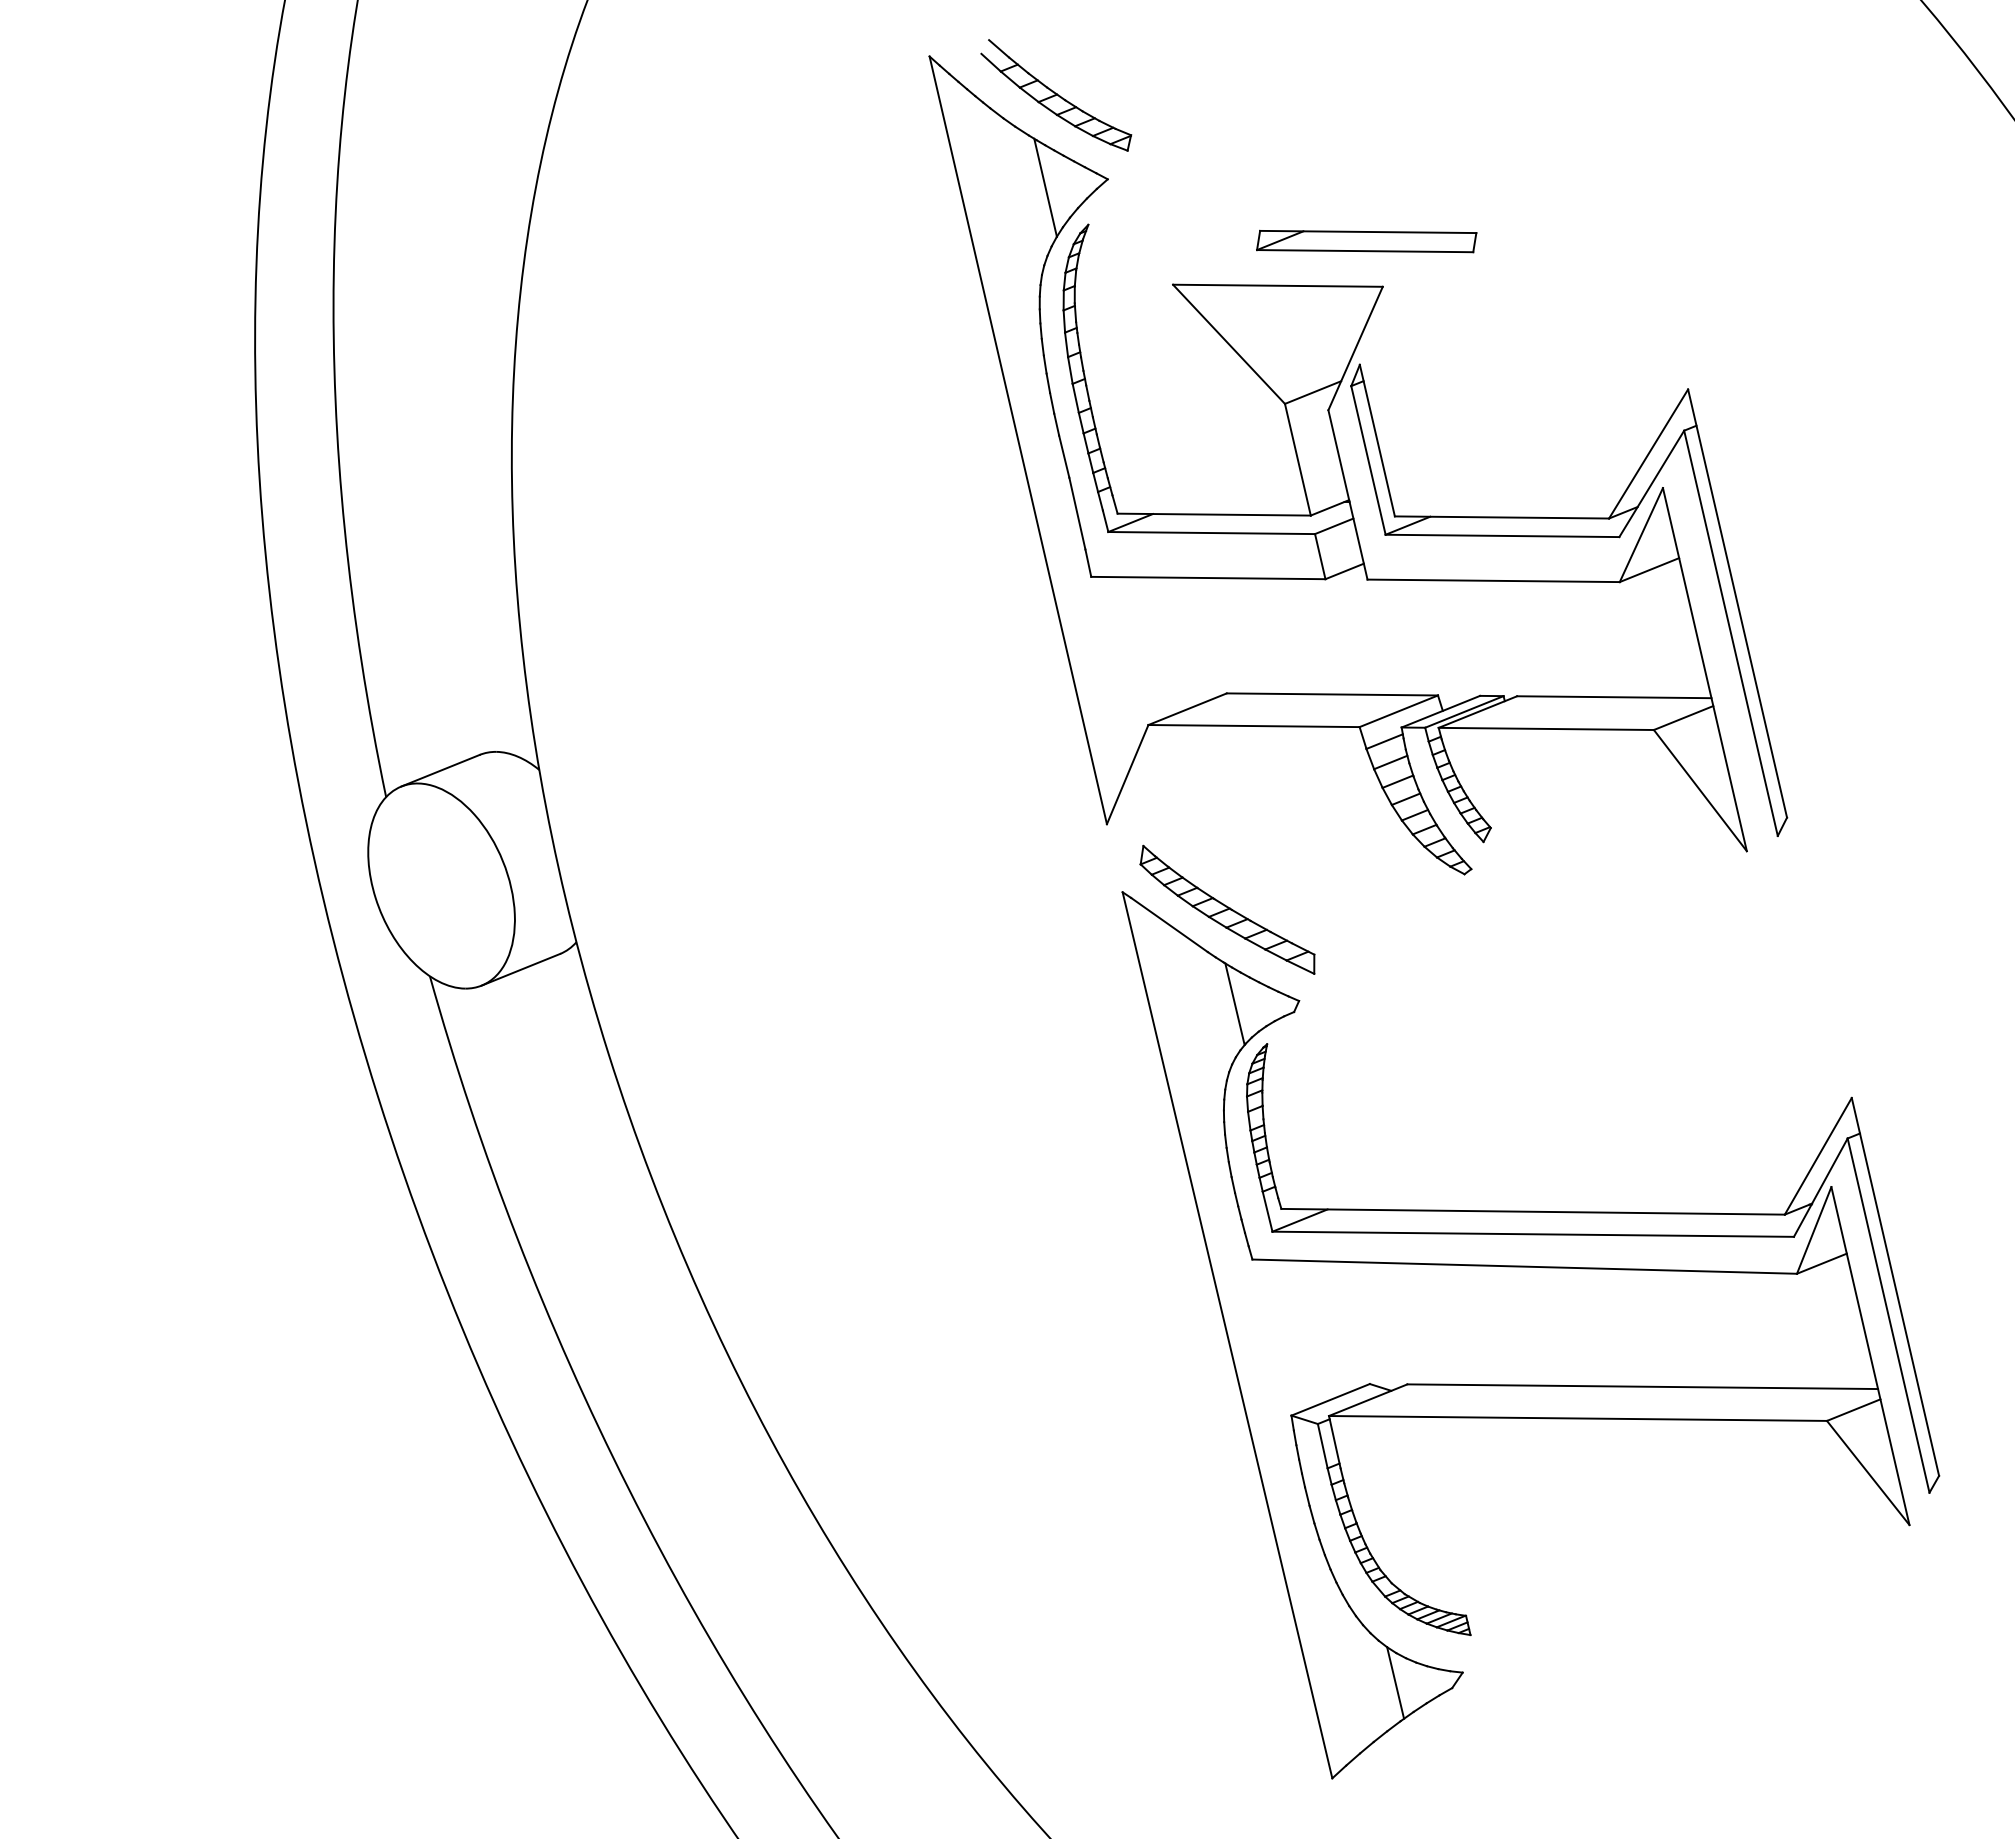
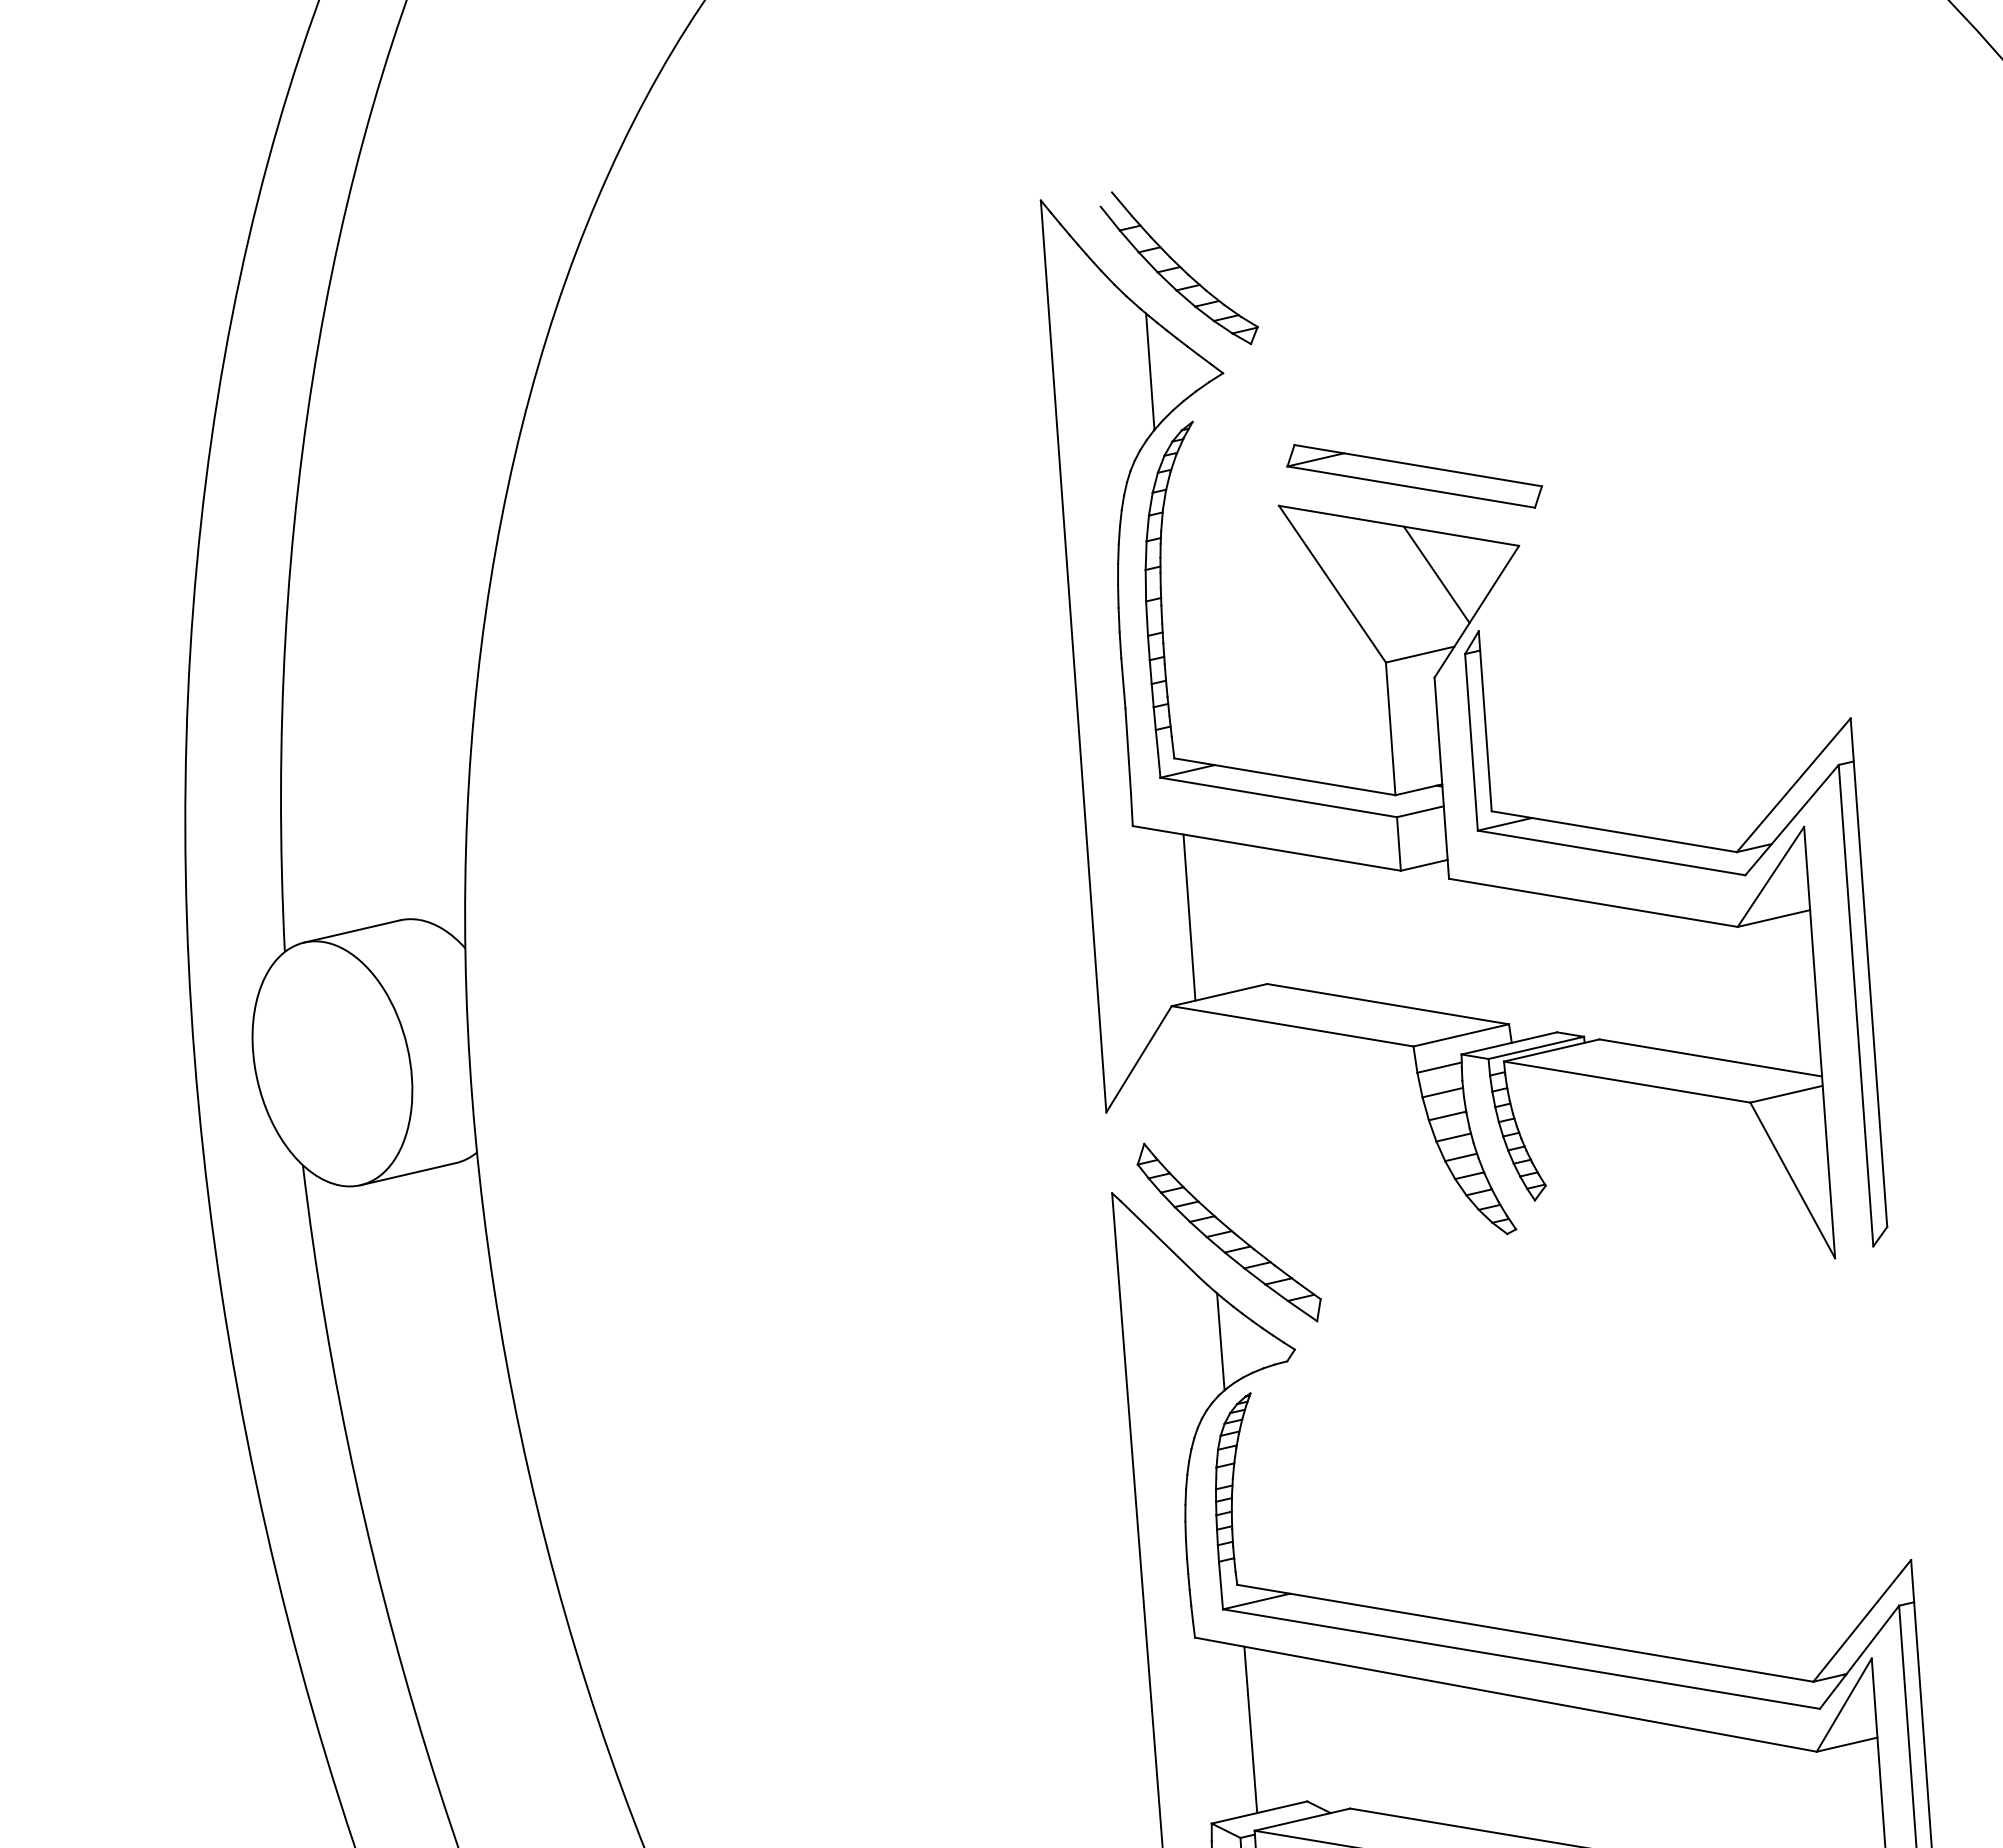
part: (1366, 241) -> (1414, 476), moved
line: (1316, 322) -> (1436, 574), added
line: (1151, 647) -> (1189, 917), added
line: (1311, 1330) -> (1249, 1729), added

